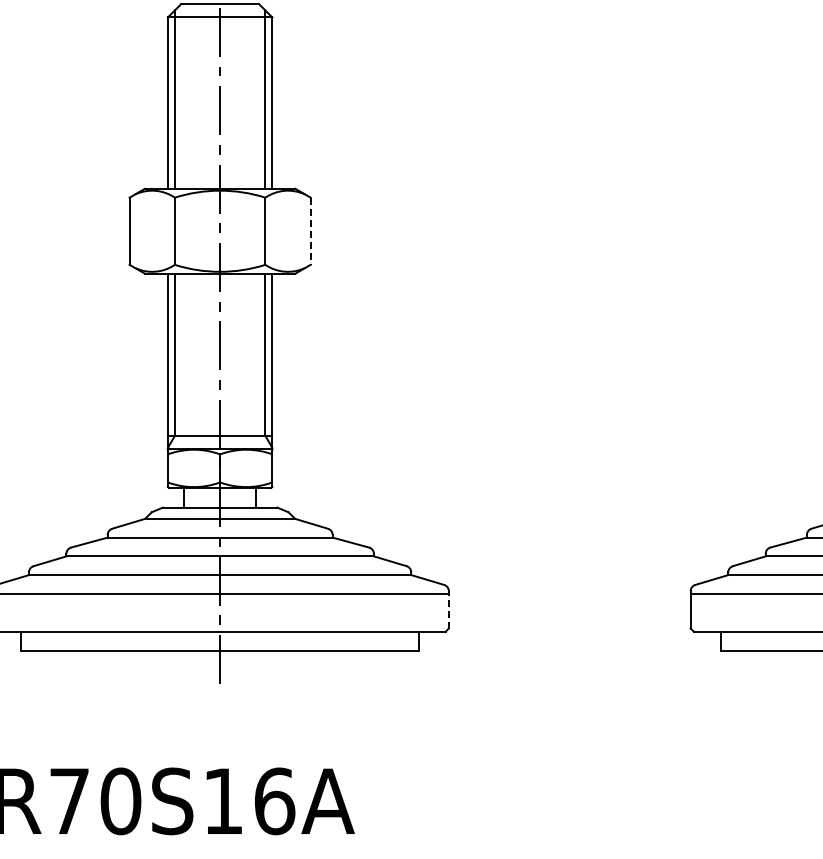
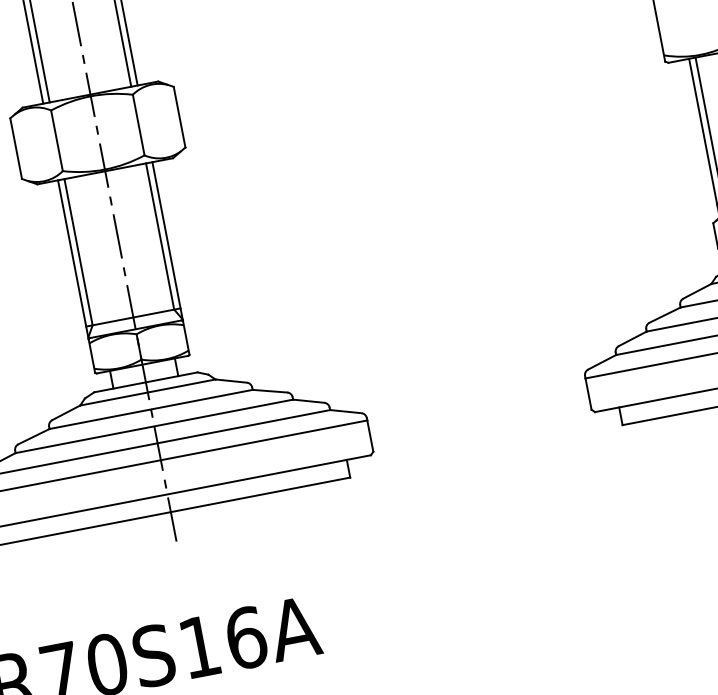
line: (310, 231) -> (179, 117), dashed -> solid
line: (448, 610) -> (369, 435), dashed -> solid

